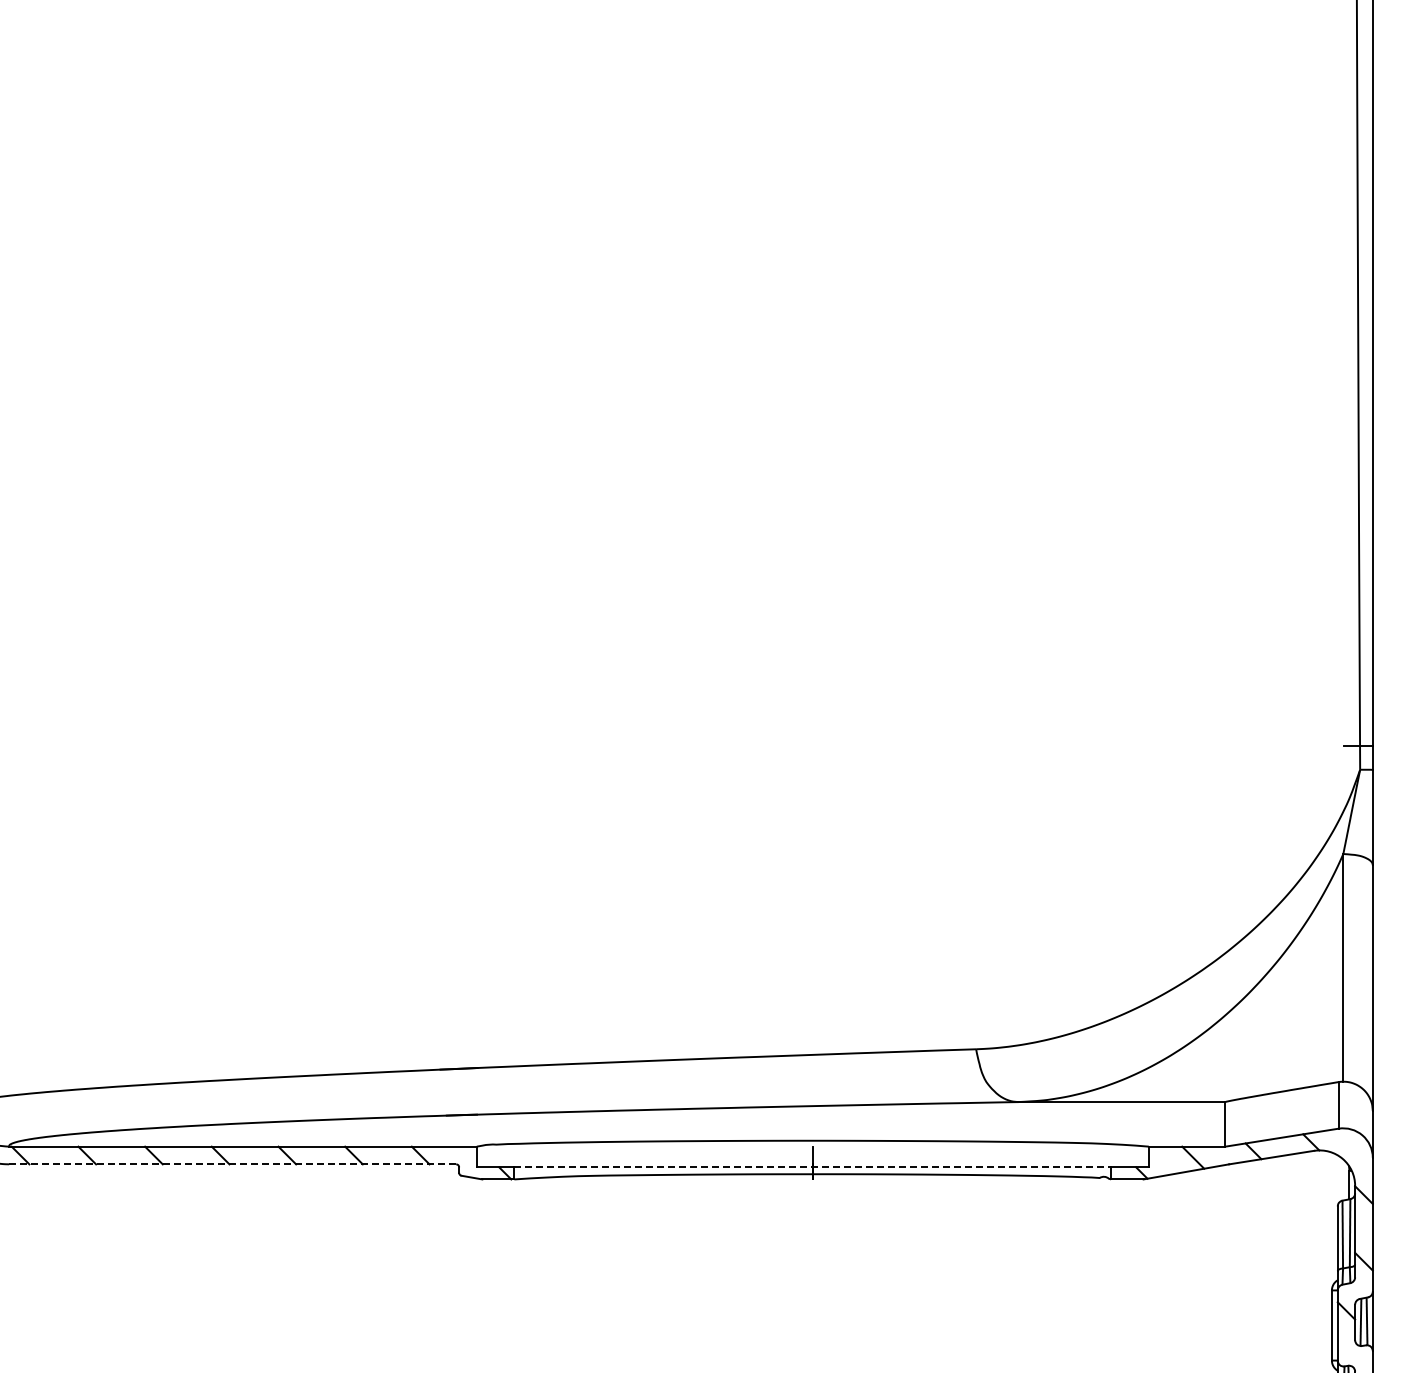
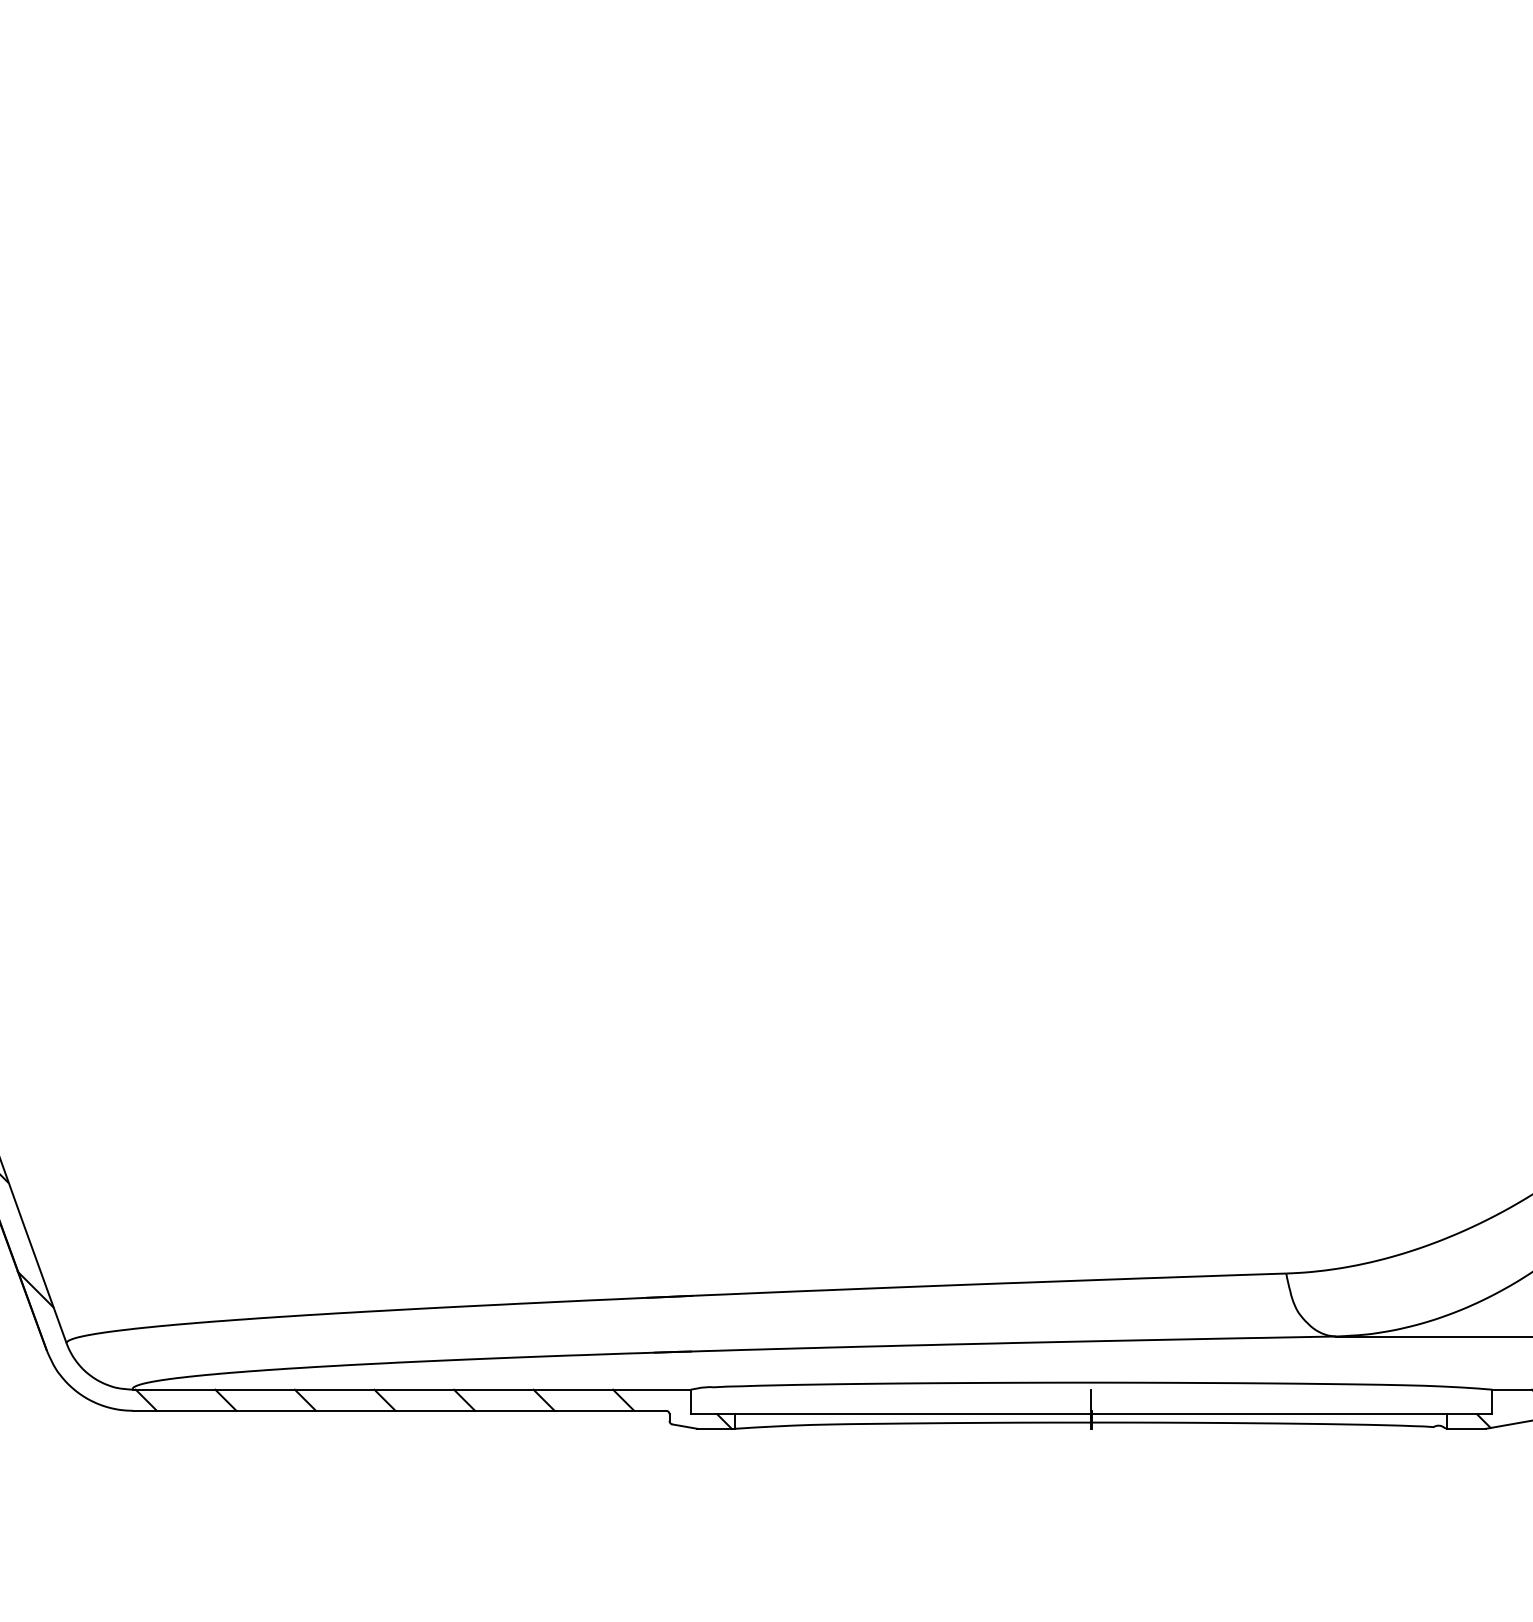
line: (232, 1164) -> (399, 1410), dashed -> solid
line: (813, 1167) -> (1092, 1414), dashed -> solid

